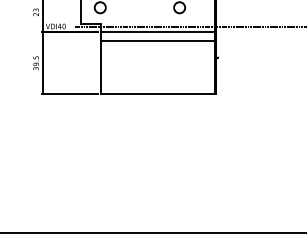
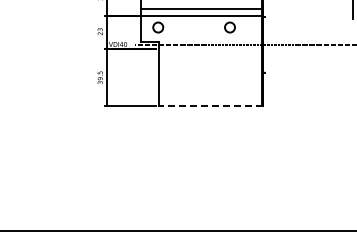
line: (158, 32) -> (210, 49), removed
line: (158, 40) -> (210, 57), removed
line: (158, 93) -> (210, 105), solid -> dashed

